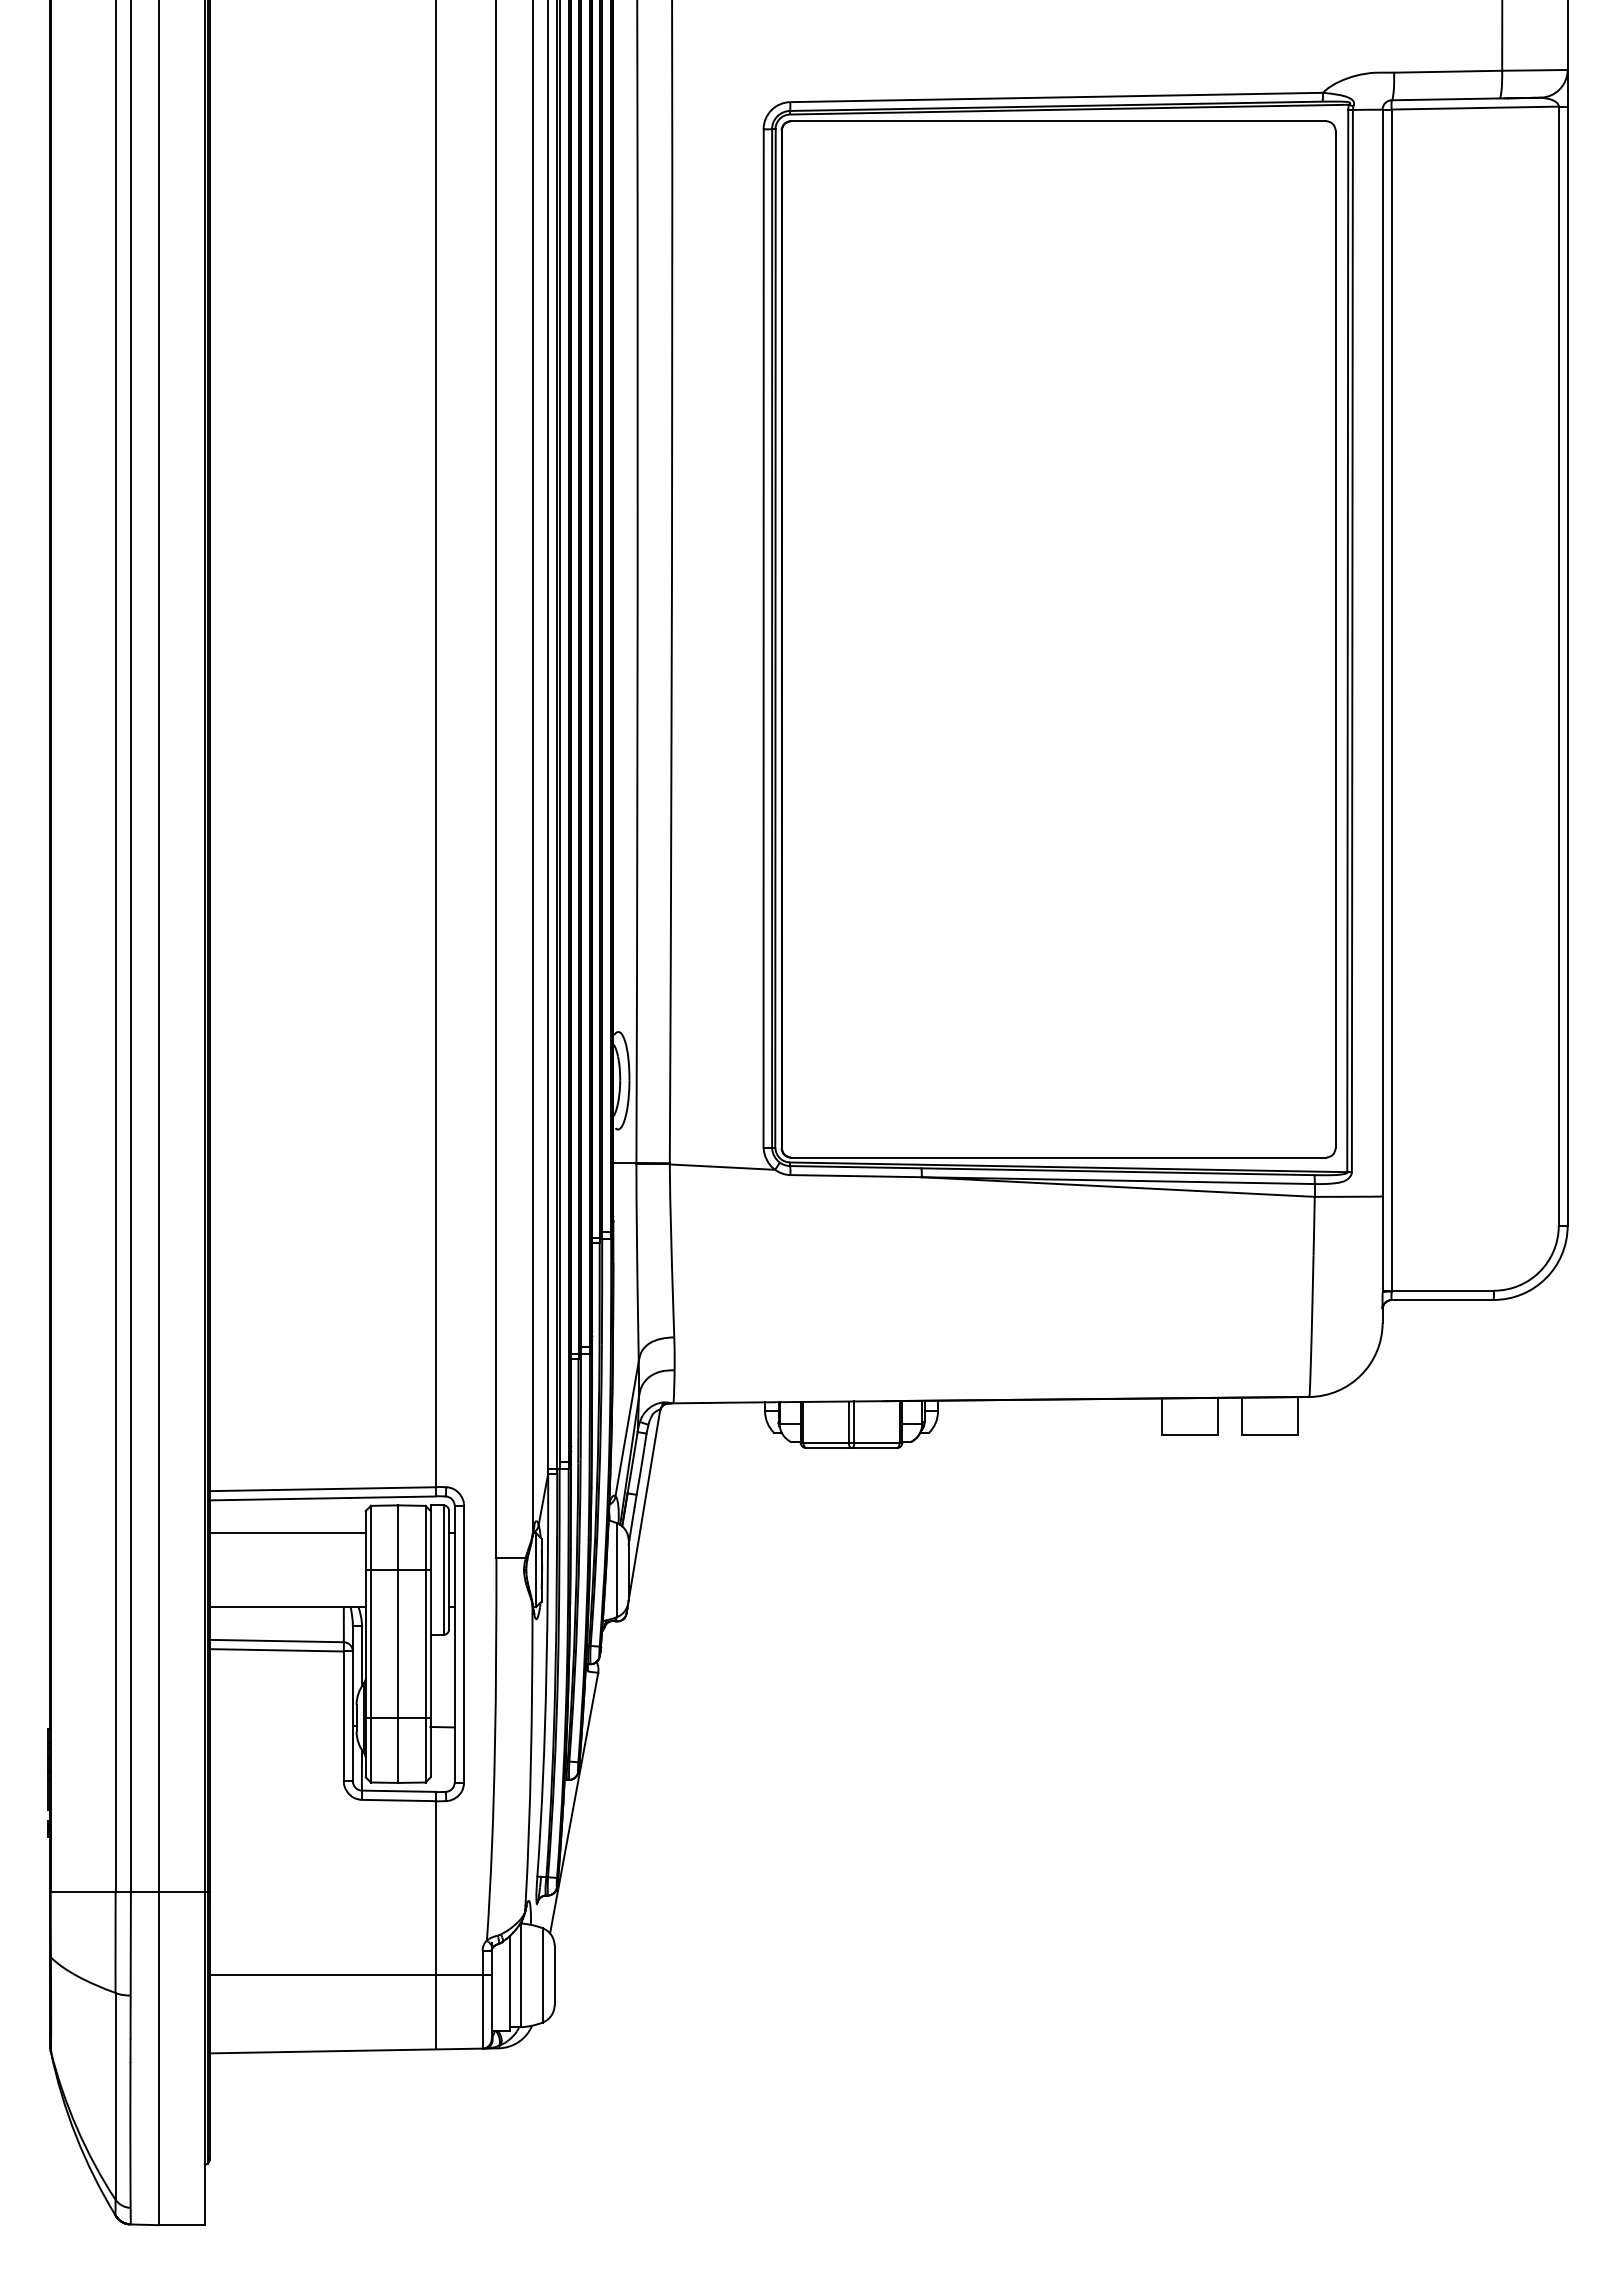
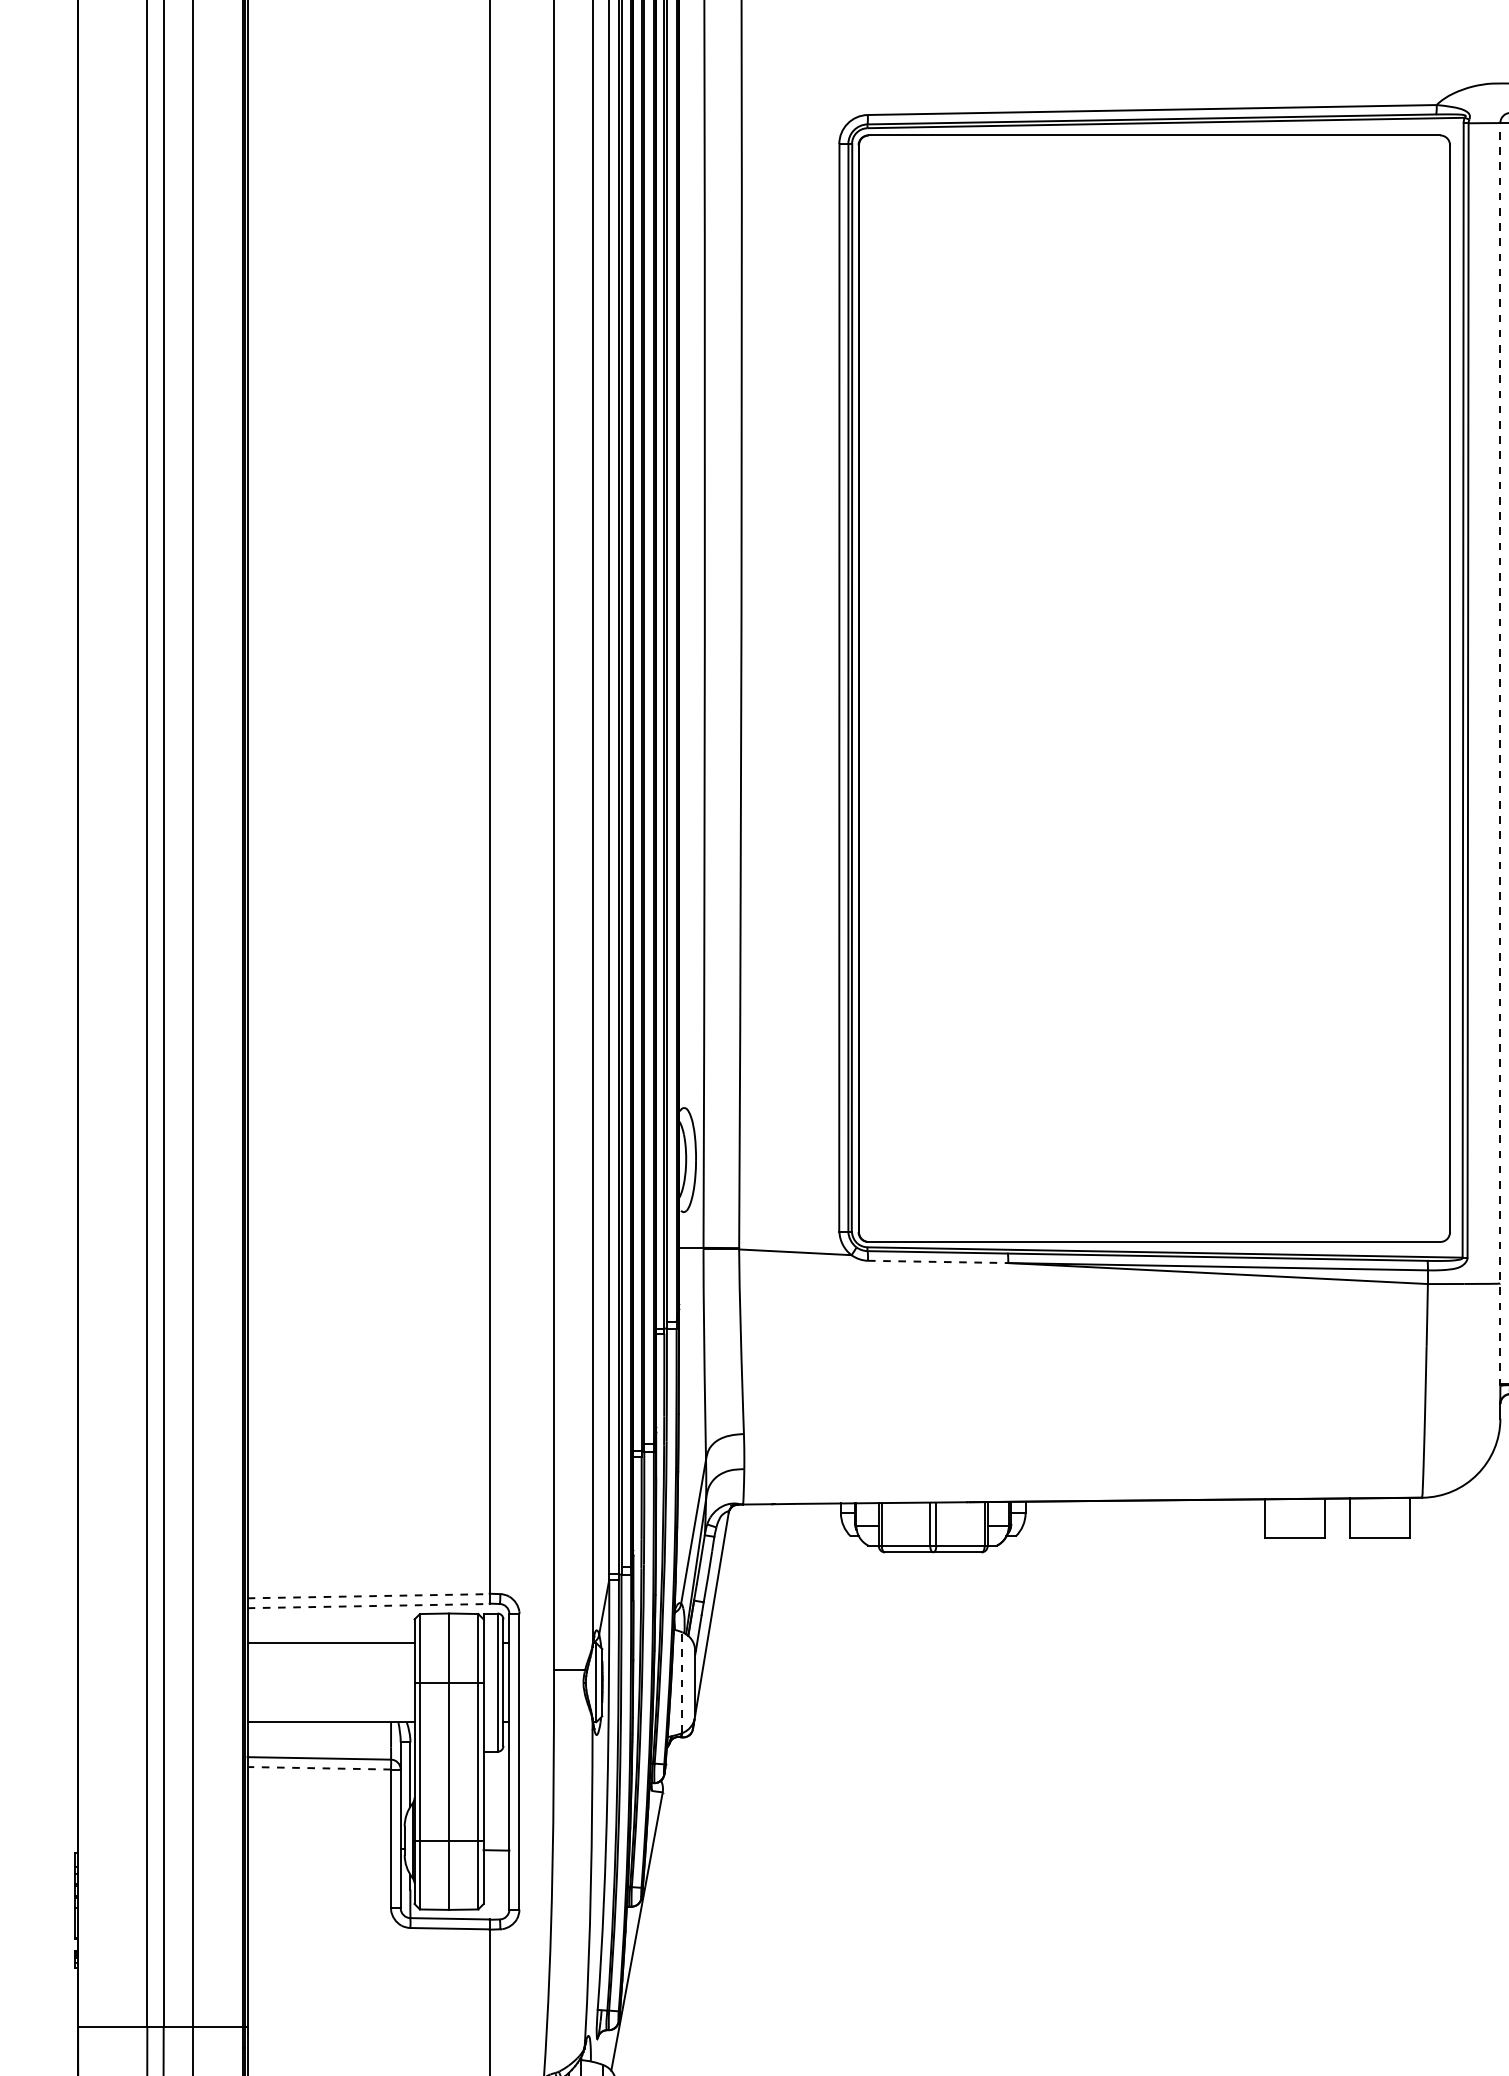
line: (1382, 700) -> (1500, 753), solid -> dashed
line: (856, 1176) -> (938, 1262), solid -> dashed
line: (323, 1489) -> (369, 1596), solid -> dashed
line: (323, 1498) -> (369, 1606), solid -> dashed
line: (616, 1569) -> (682, 1681), solid -> dashed
line: (276, 1650) -> (319, 1768), solid -> dashed

